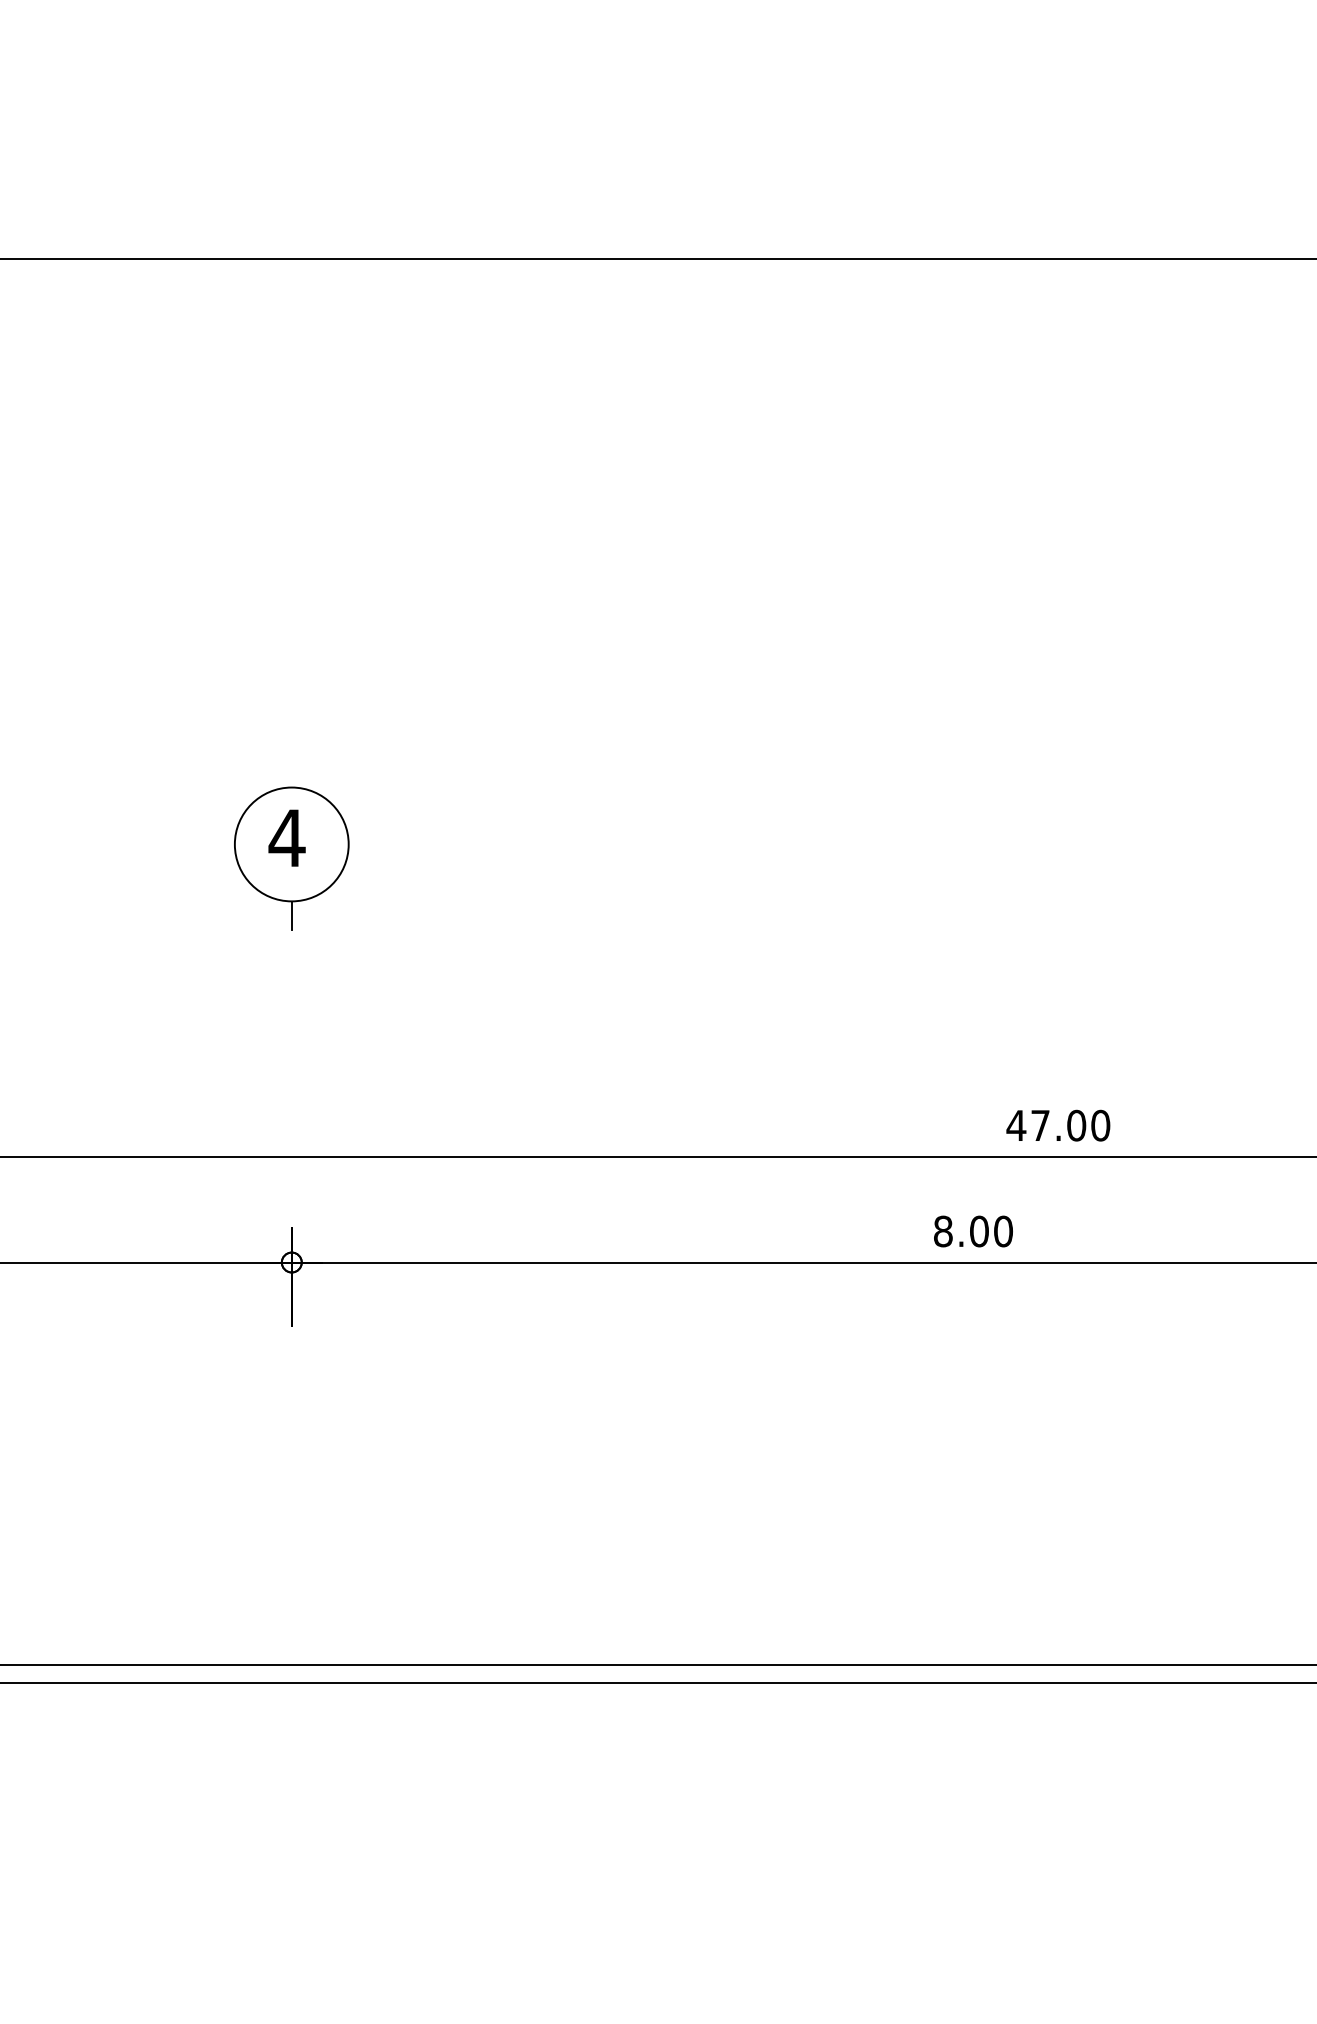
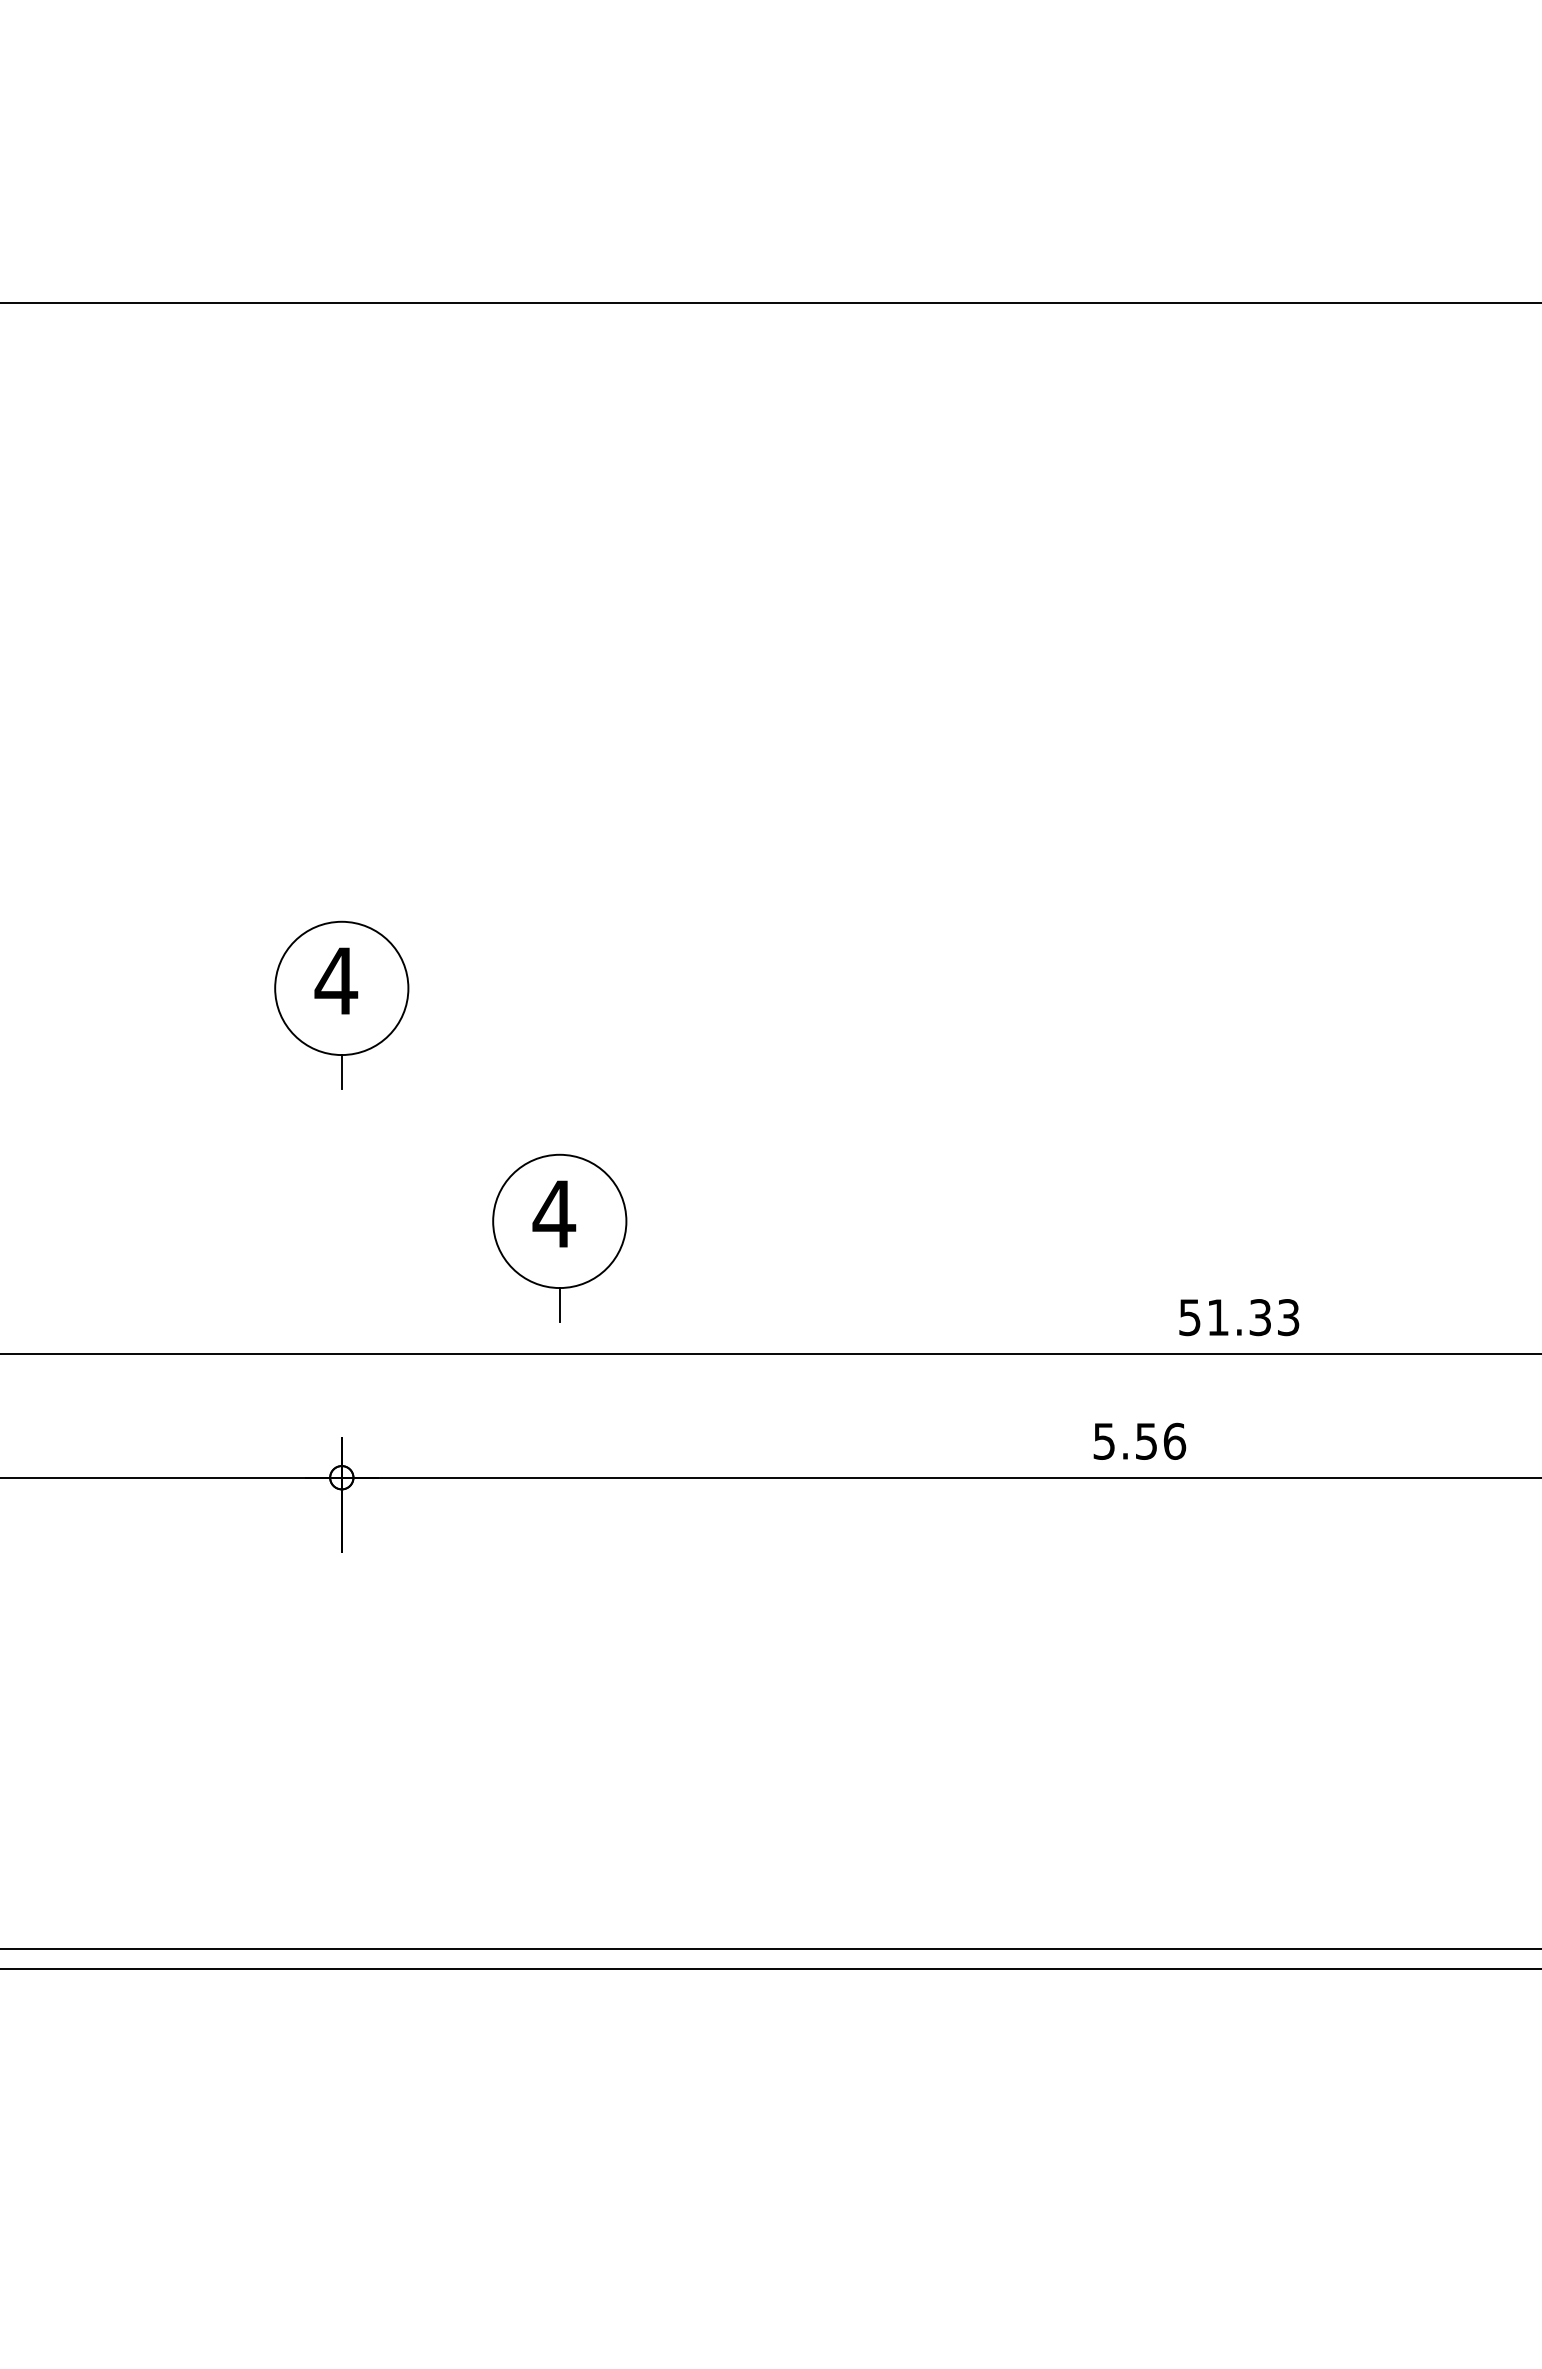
part: (477, 1057) -> (559, 1237), added
text: (1057, 1125) -> (1238, 1317), 47.00 -> 51.33
text: (973, 1230) -> (1139, 1440), 8.00 -> 5.56

